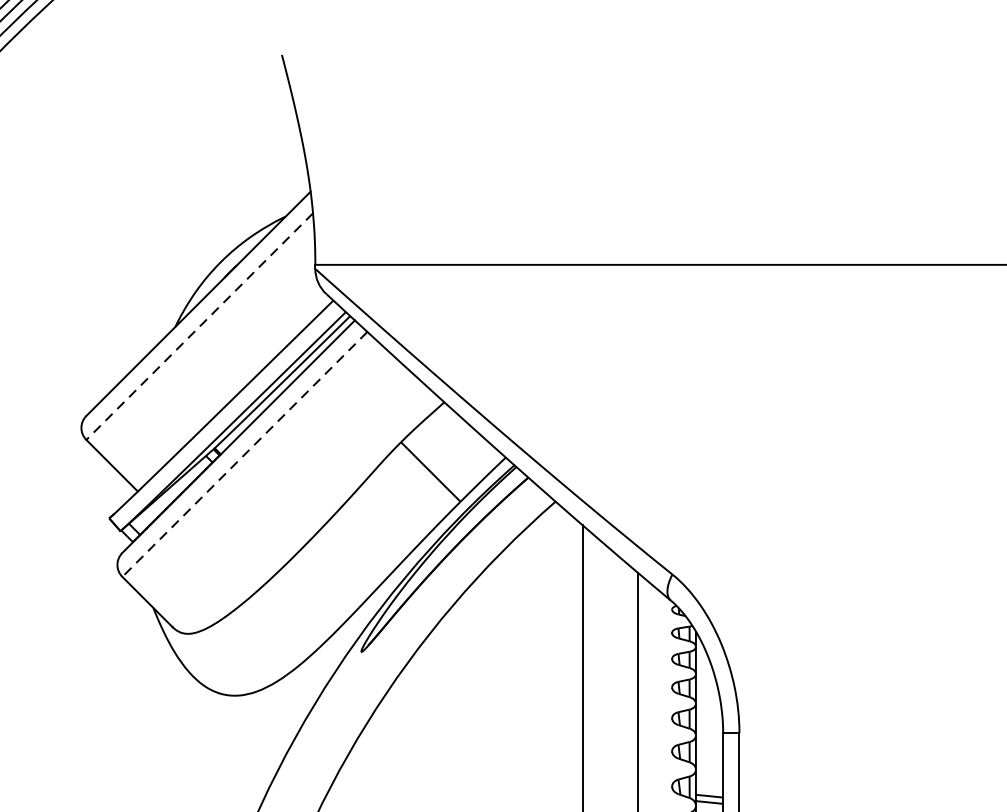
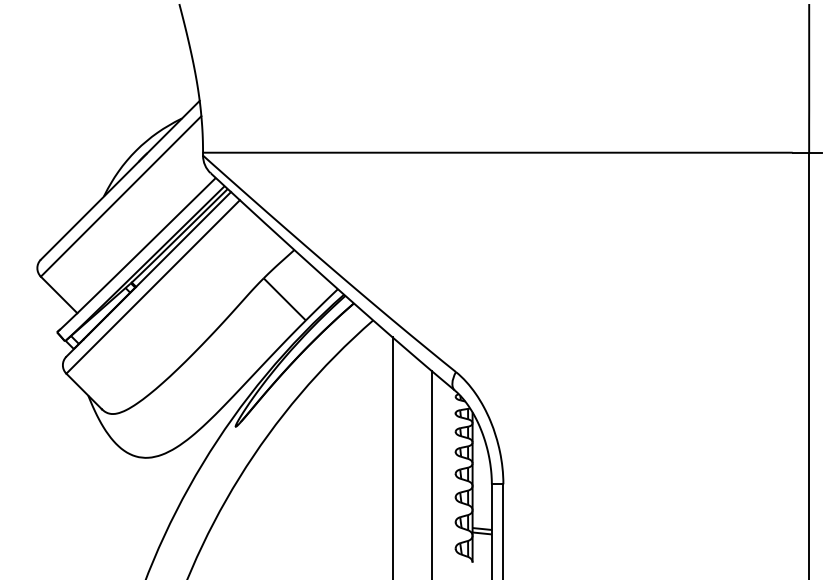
line: (200, 326) -> (121, 196), dashed -> solid
line: (245, 453) -> (153, 286), dashed -> solid

